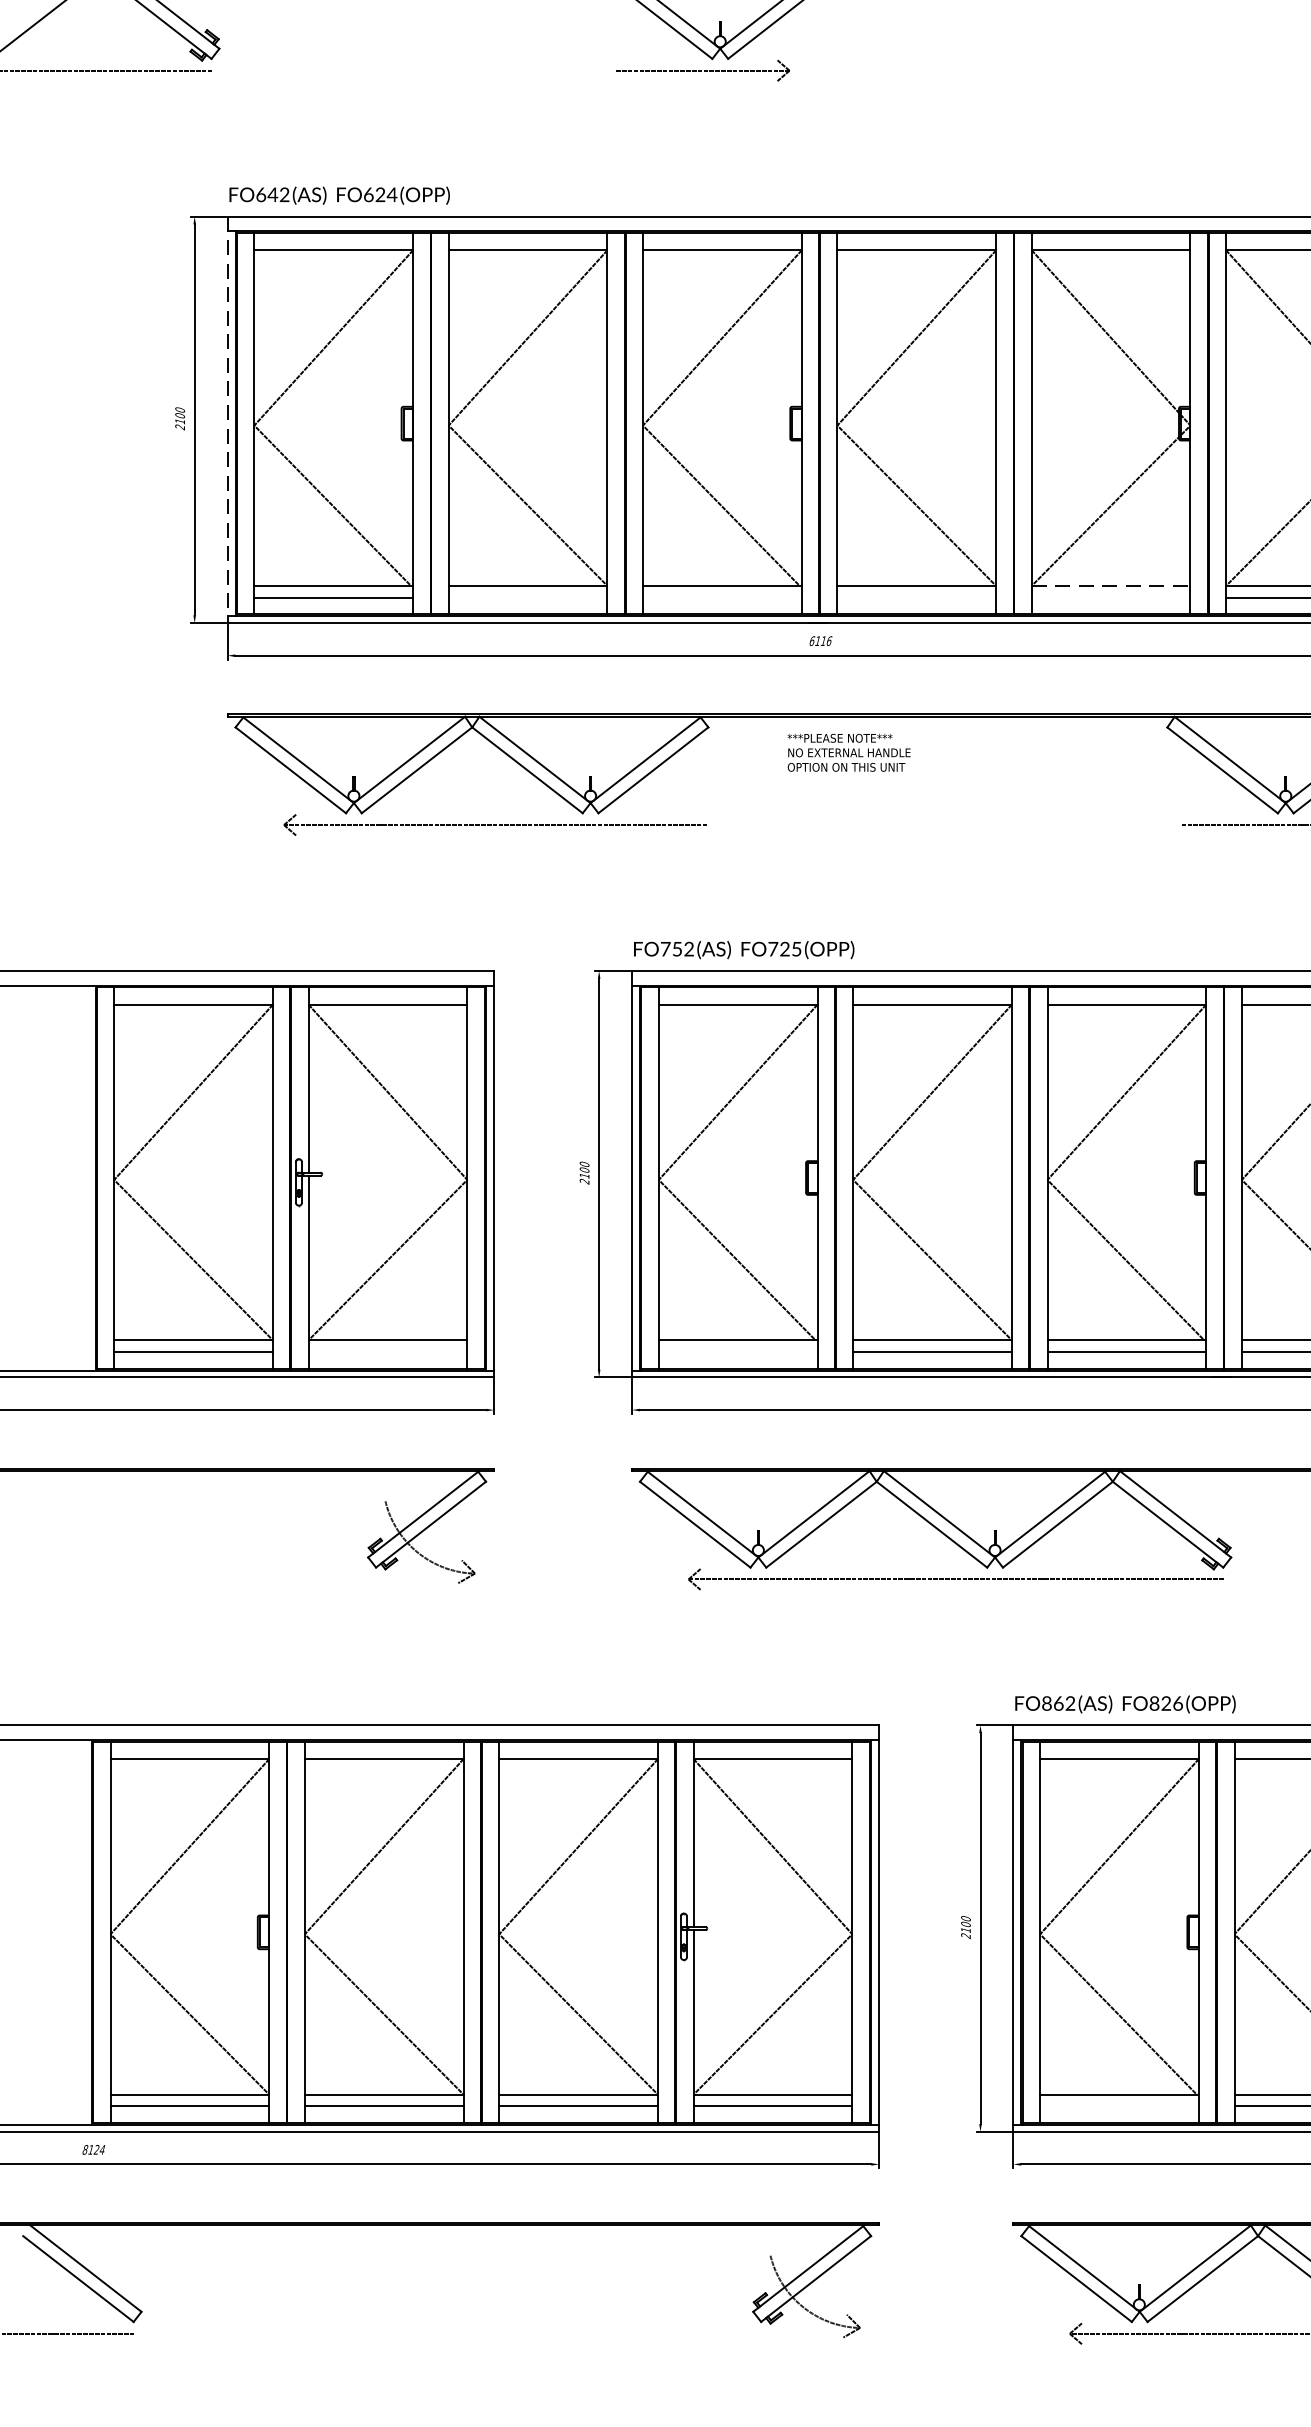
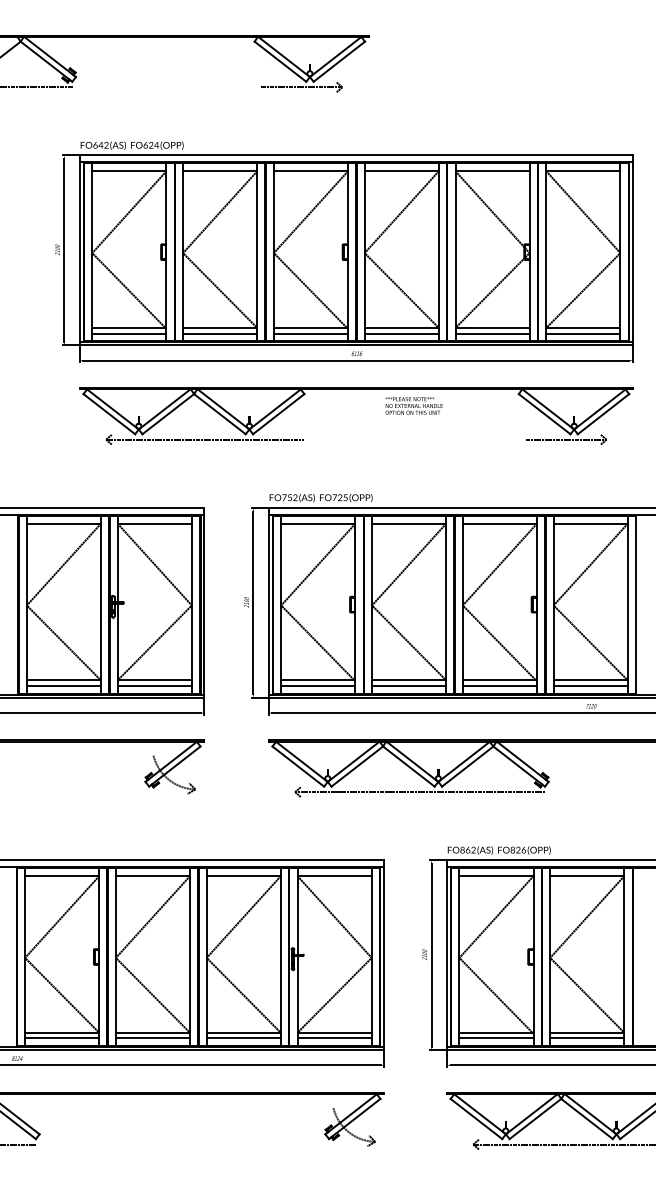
line: (226, 420) -> (79, 250), dashed -> solid
line: (1113, 586) -> (493, 328), dashed -> solid
line: (528, 597) -> (220, 333), added
line: (721, 597) -> (310, 333), added
line: (916, 597) -> (401, 333), added
line: (1110, 597) -> (492, 333), added
text: (847, 751) -> (413, 405), moved
line: (387, 1351) -> (154, 685), added
line: (738, 1351) -> (318, 685), added
line: (1119, 2106) -> (496, 1038), added

